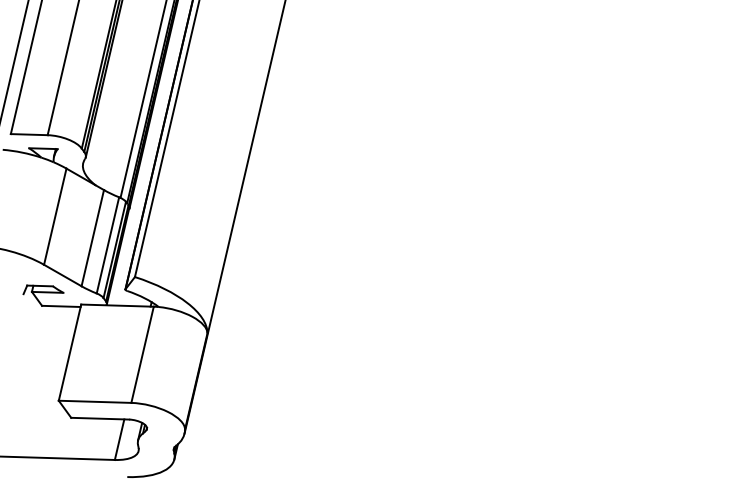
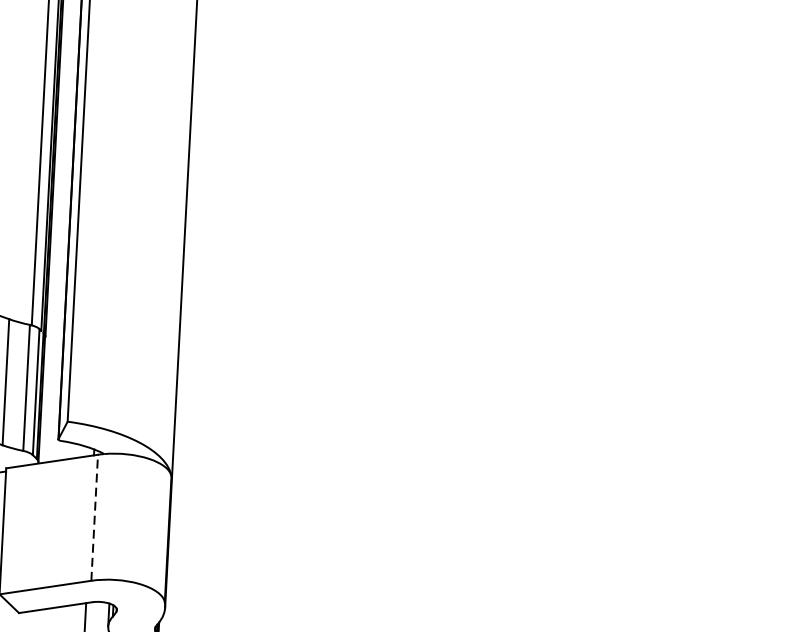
line: (142, 354) -> (94, 517), solid -> dashed

